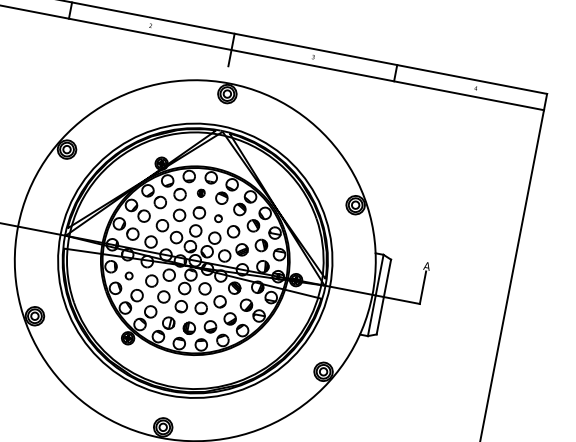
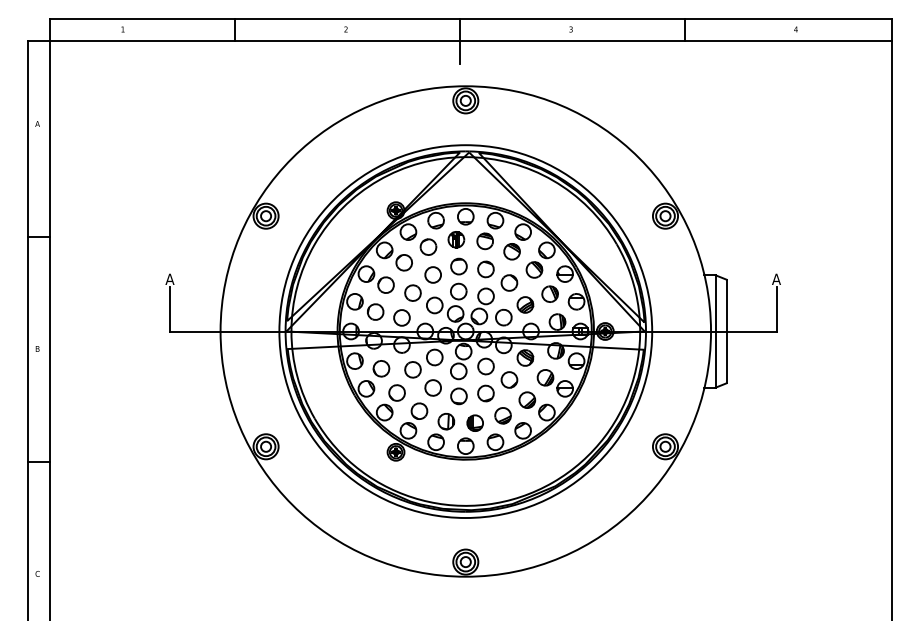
part: (201, 192) -> (456, 239), size x1.67
part: (218, 218) -> (485, 269), size x1.67
part: (129, 275) -> (381, 368), size x1.67

